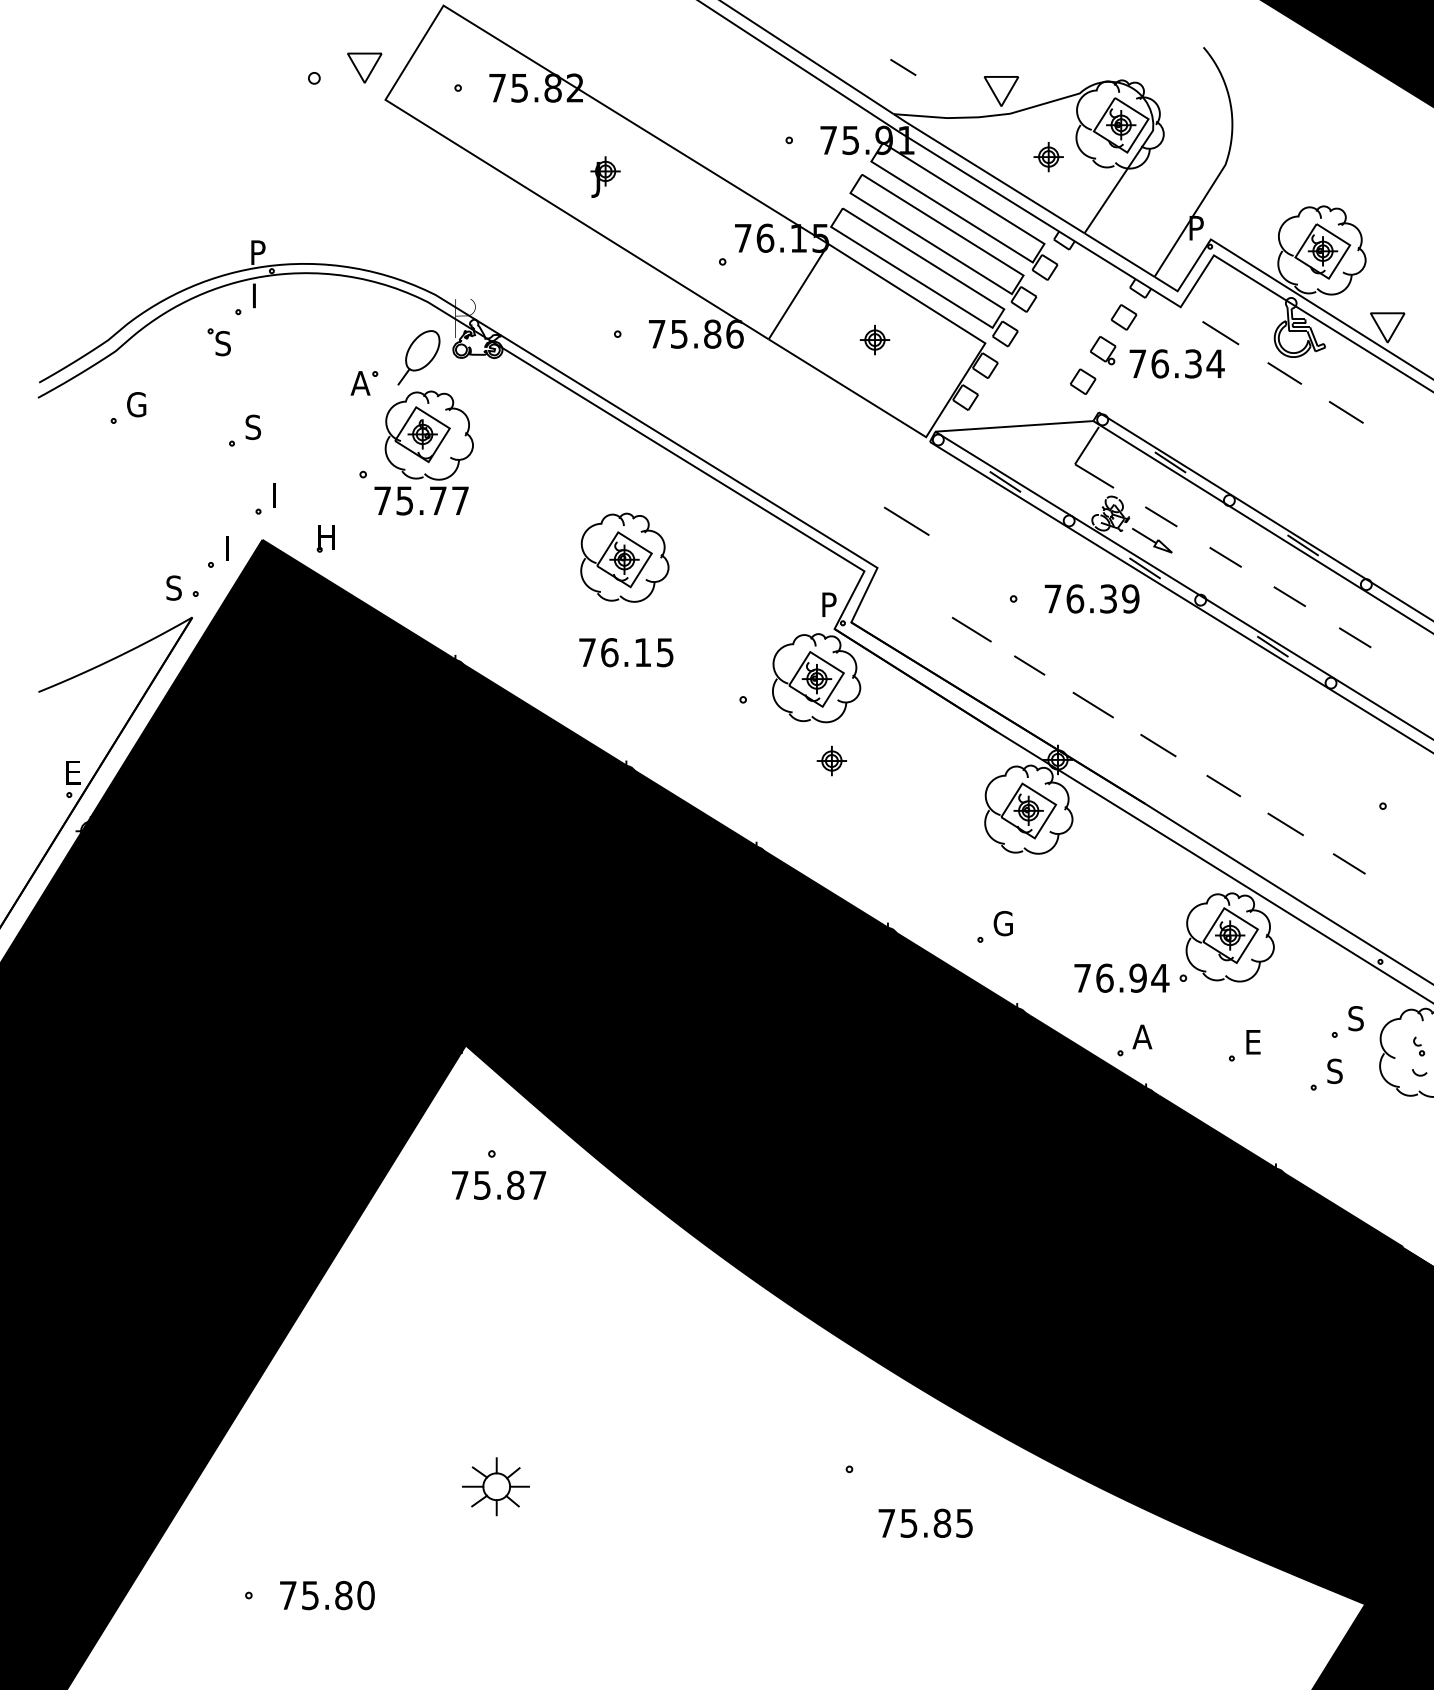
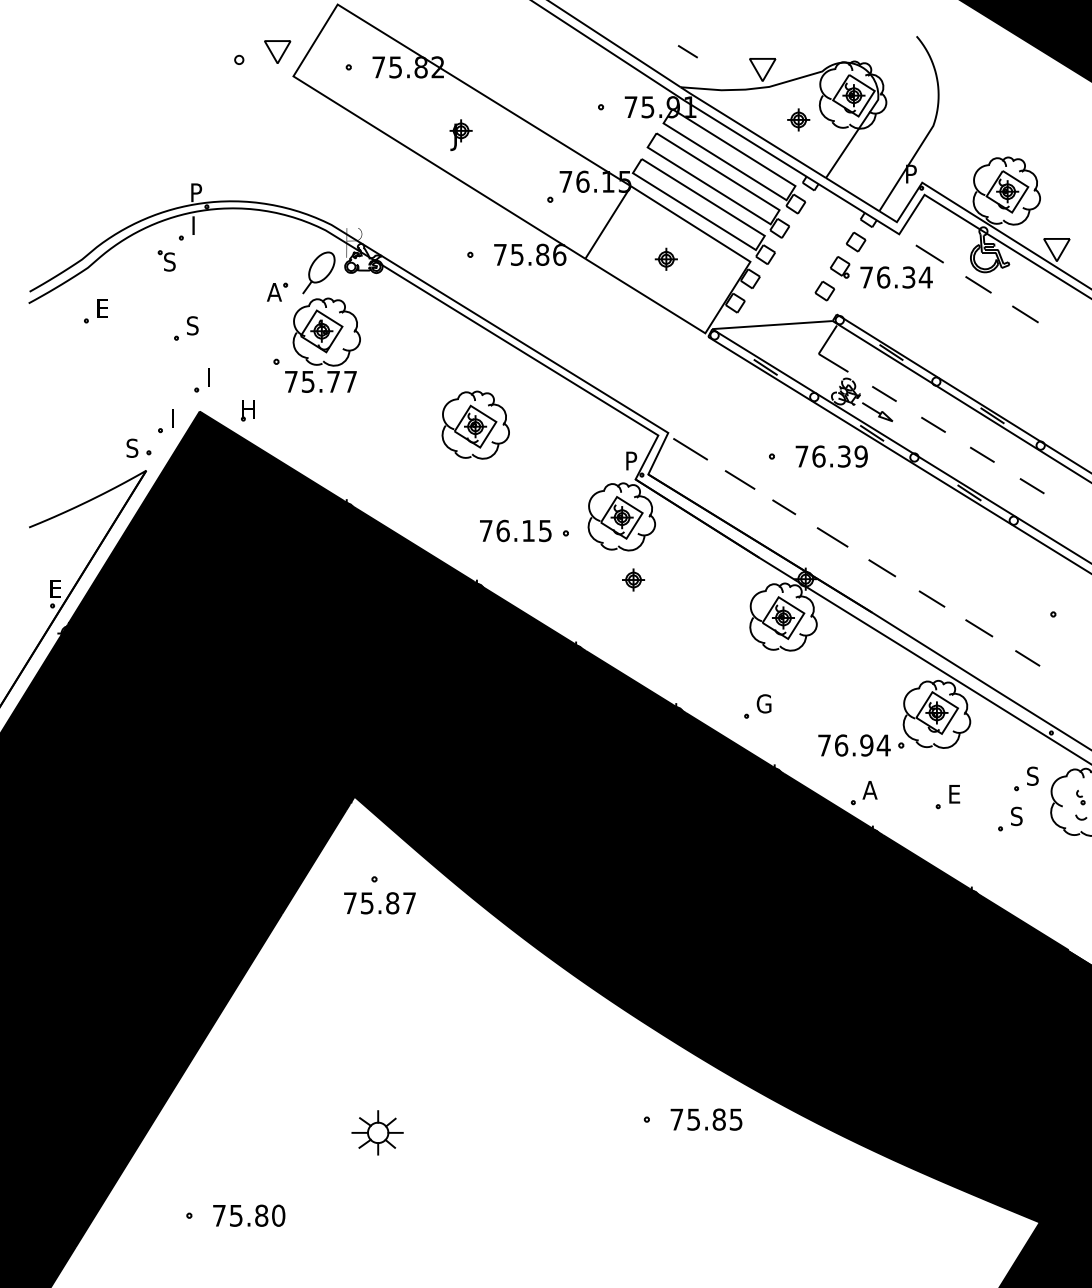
text: (136, 404) -> (103, 308), G -> E
line: (906, 520) -> (690, 448), moved
text: (626, 652) -> (515, 530), moved
text: (925, 1522) -> (706, 1118), moved

